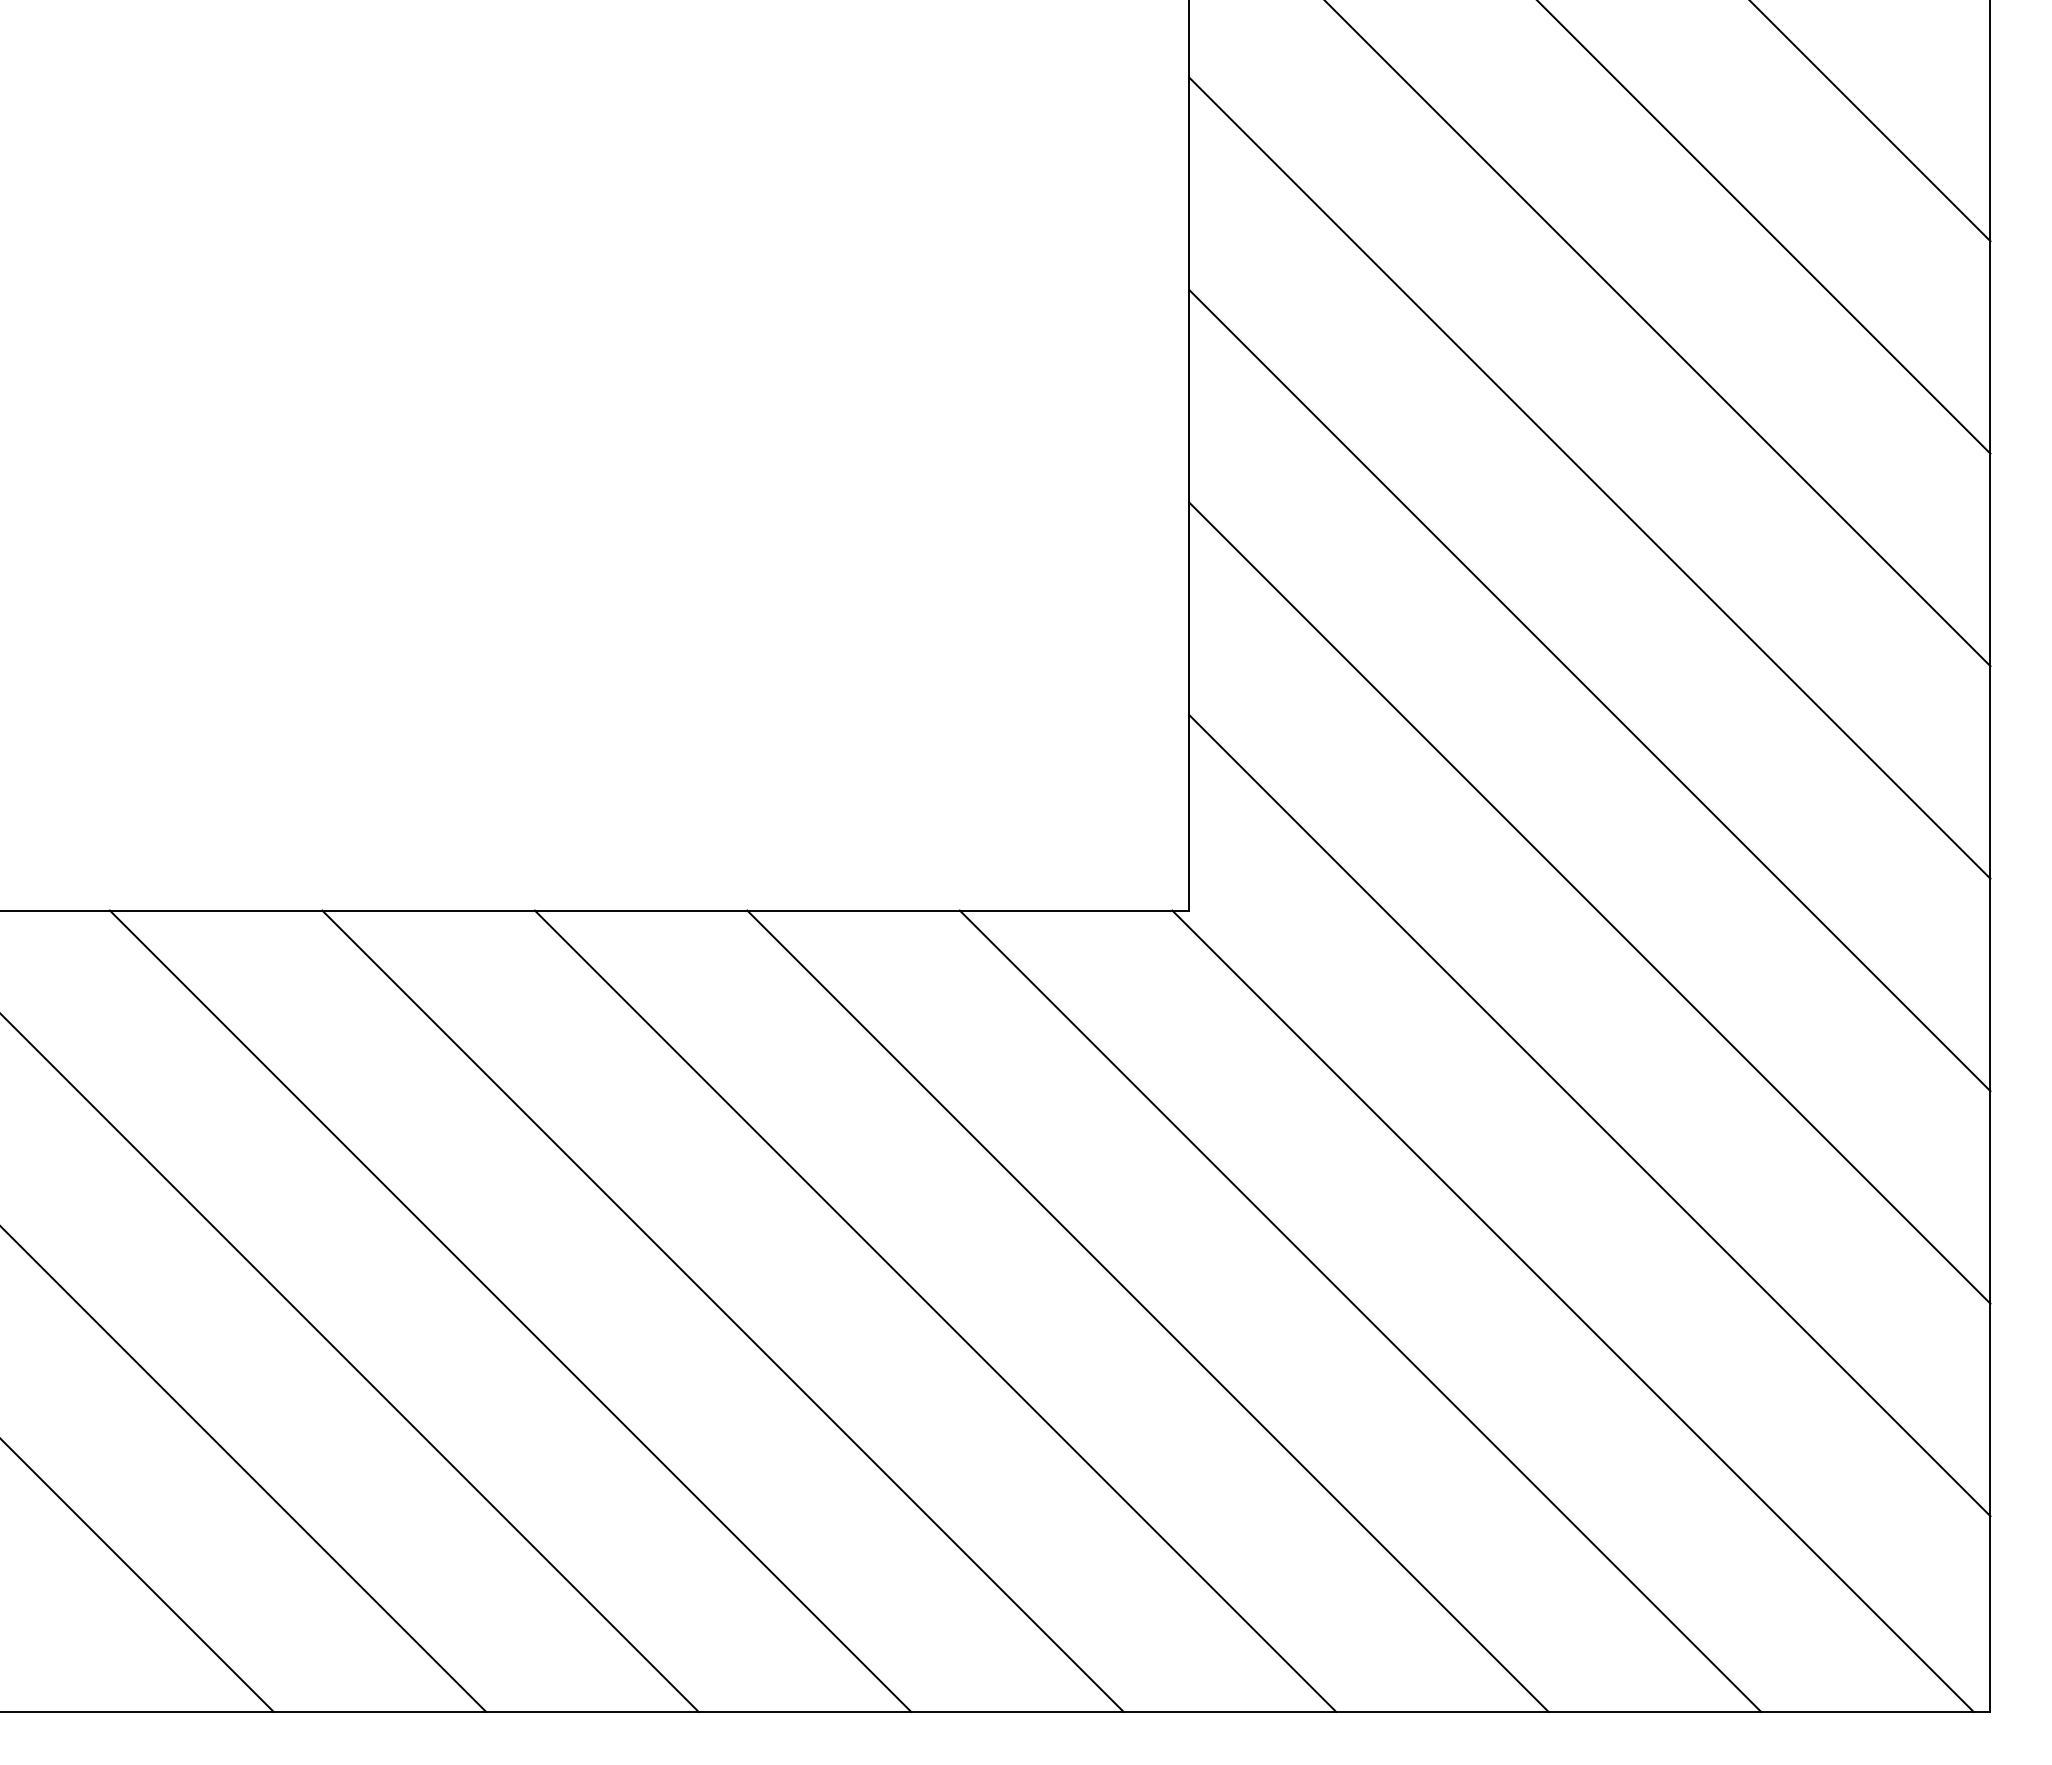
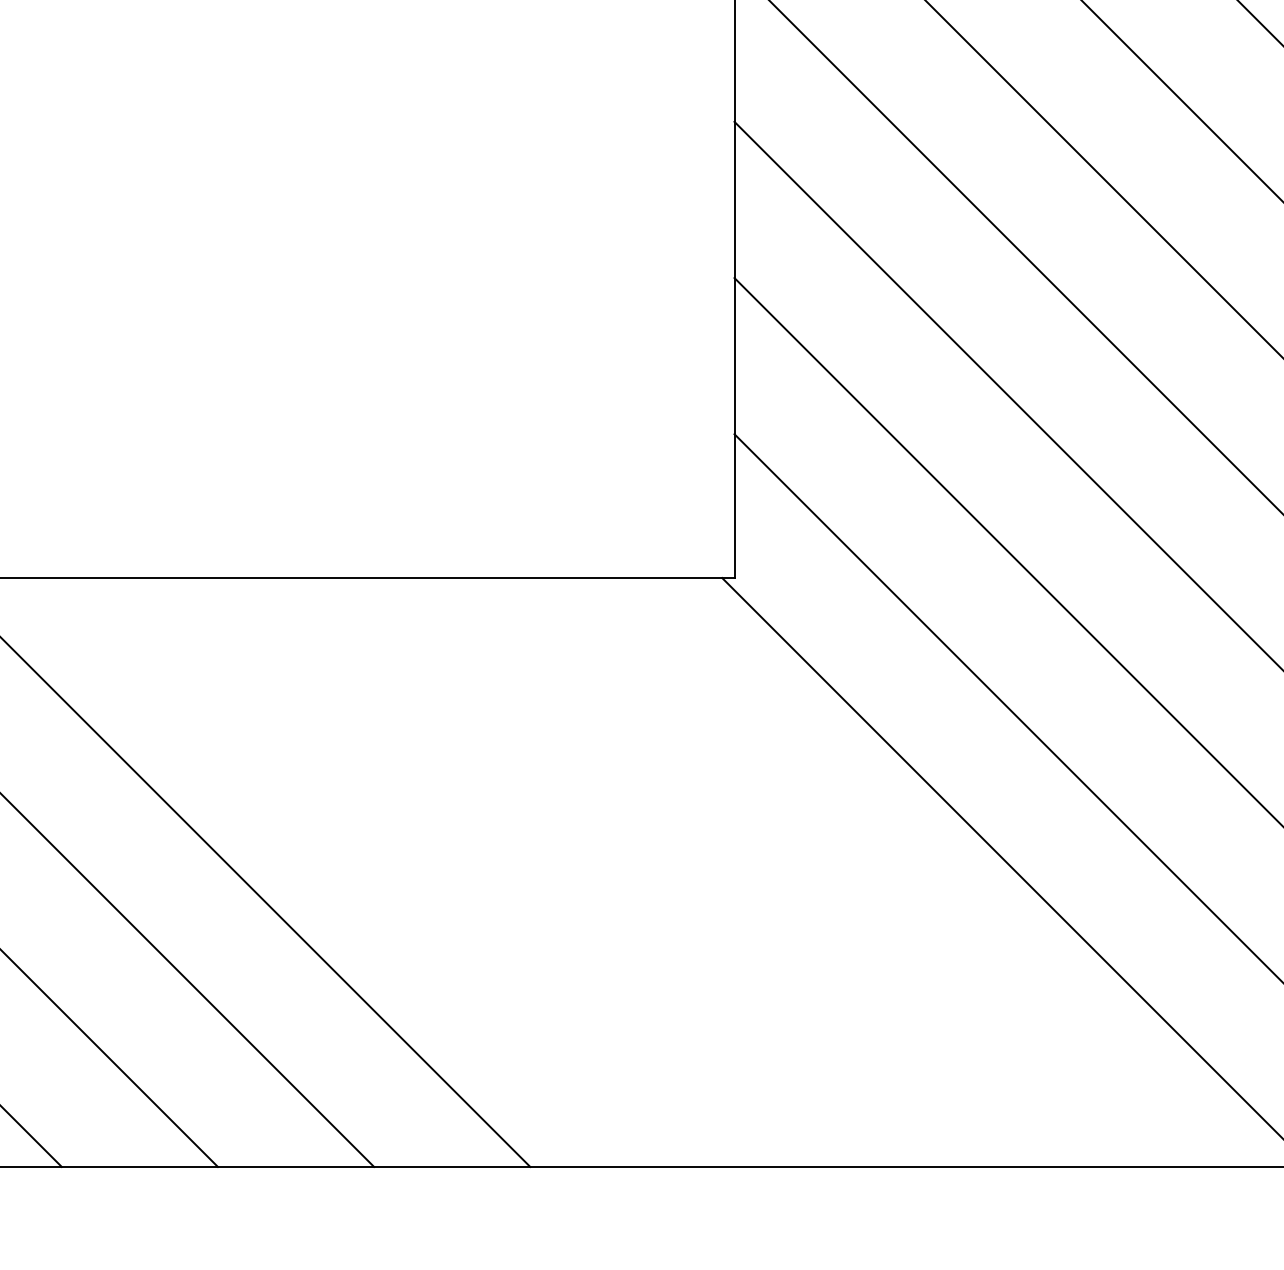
line: (722, 1310) -> (391, 871), removed
line: (935, 1310) -> (548, 871), removed
line: (1147, 1310) -> (703, 871), removed
line: (1360, 1310) -> (860, 871), removed

